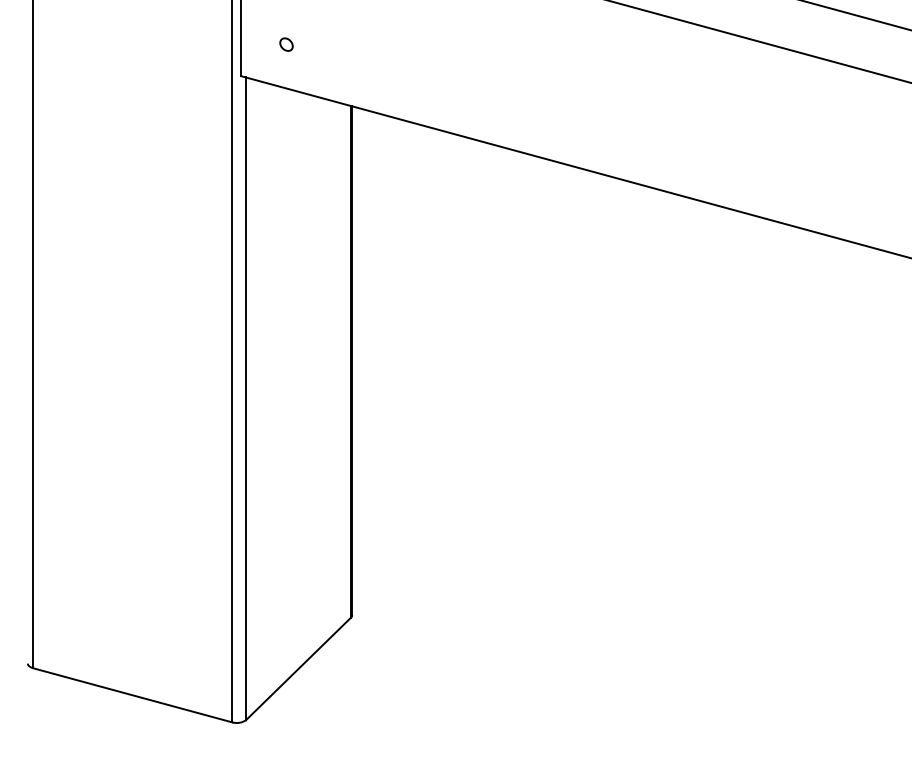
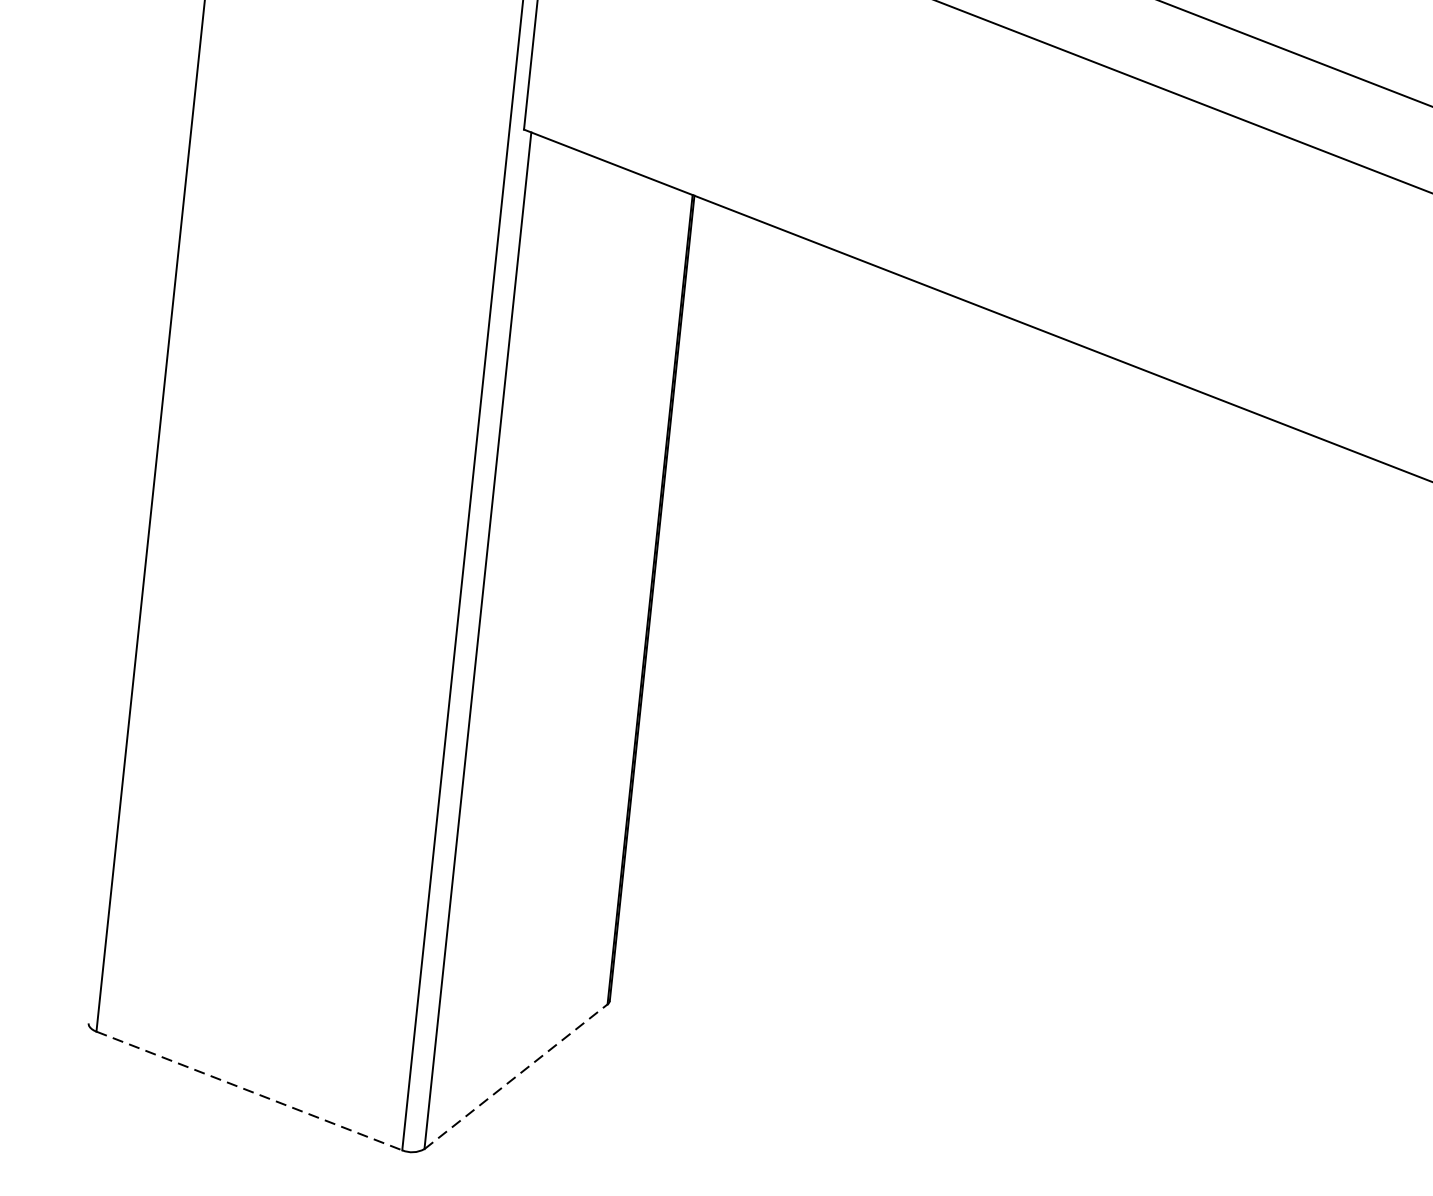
part: (286, 44) -> (600, 86), removed
line: (298, 668) -> (515, 1076), solid -> dashed
line: (133, 695) -> (250, 1091), solid -> dashed

